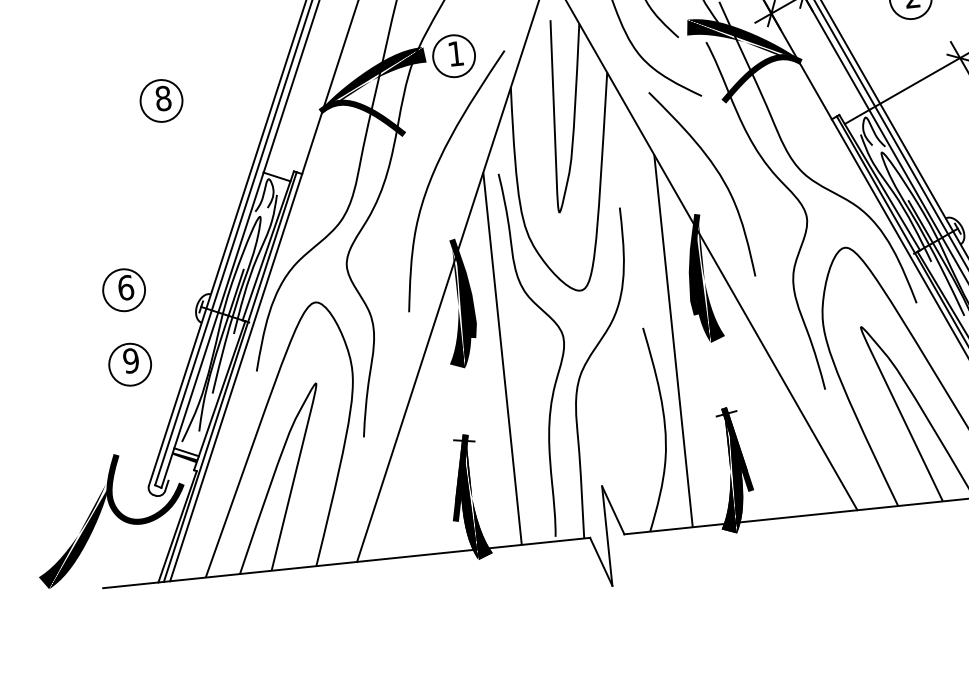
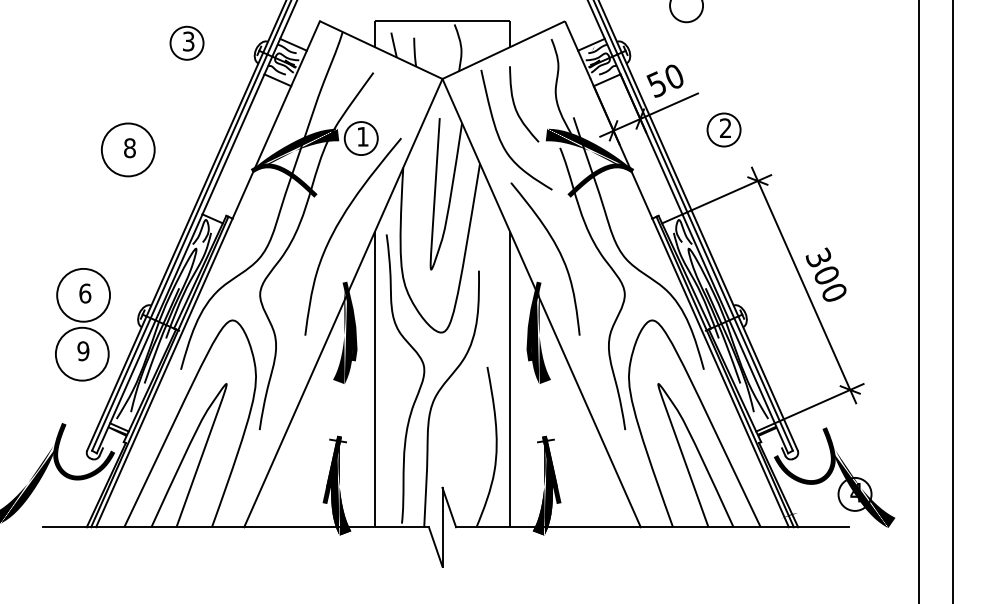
circle: (160, 100) -> (127, 149), size x1.6
circle: (123, 289) -> (83, 294), size x1.6
circle: (129, 363) -> (81, 353), size x1.6

